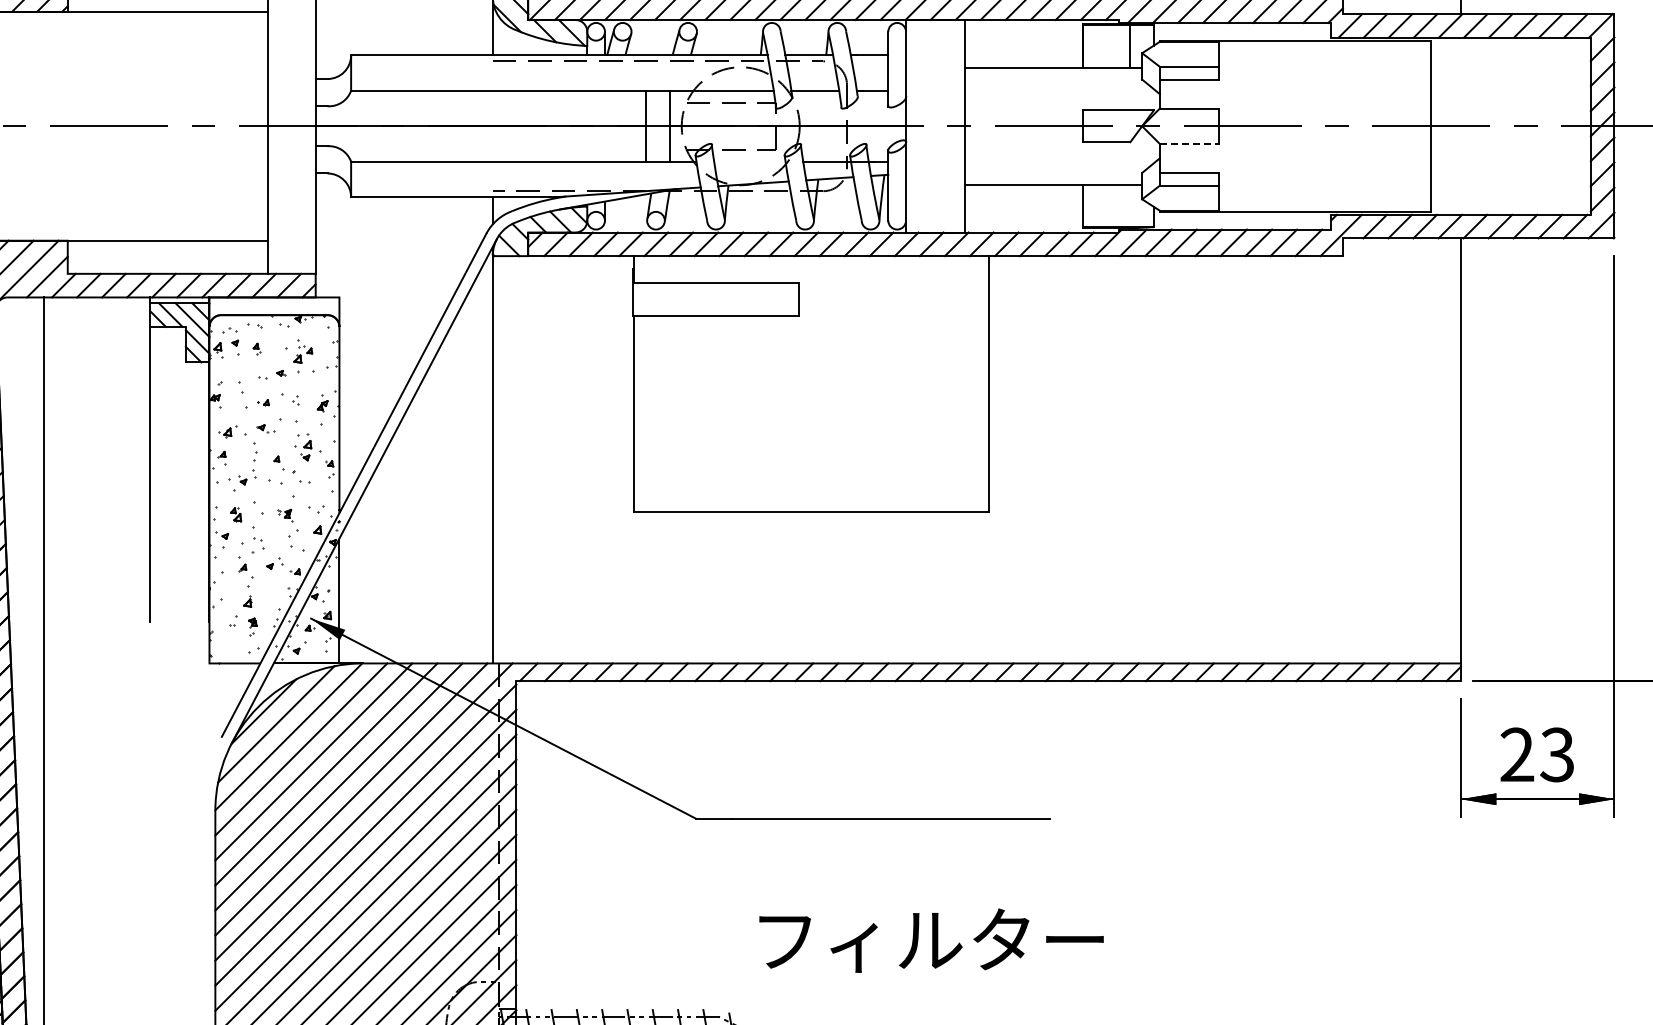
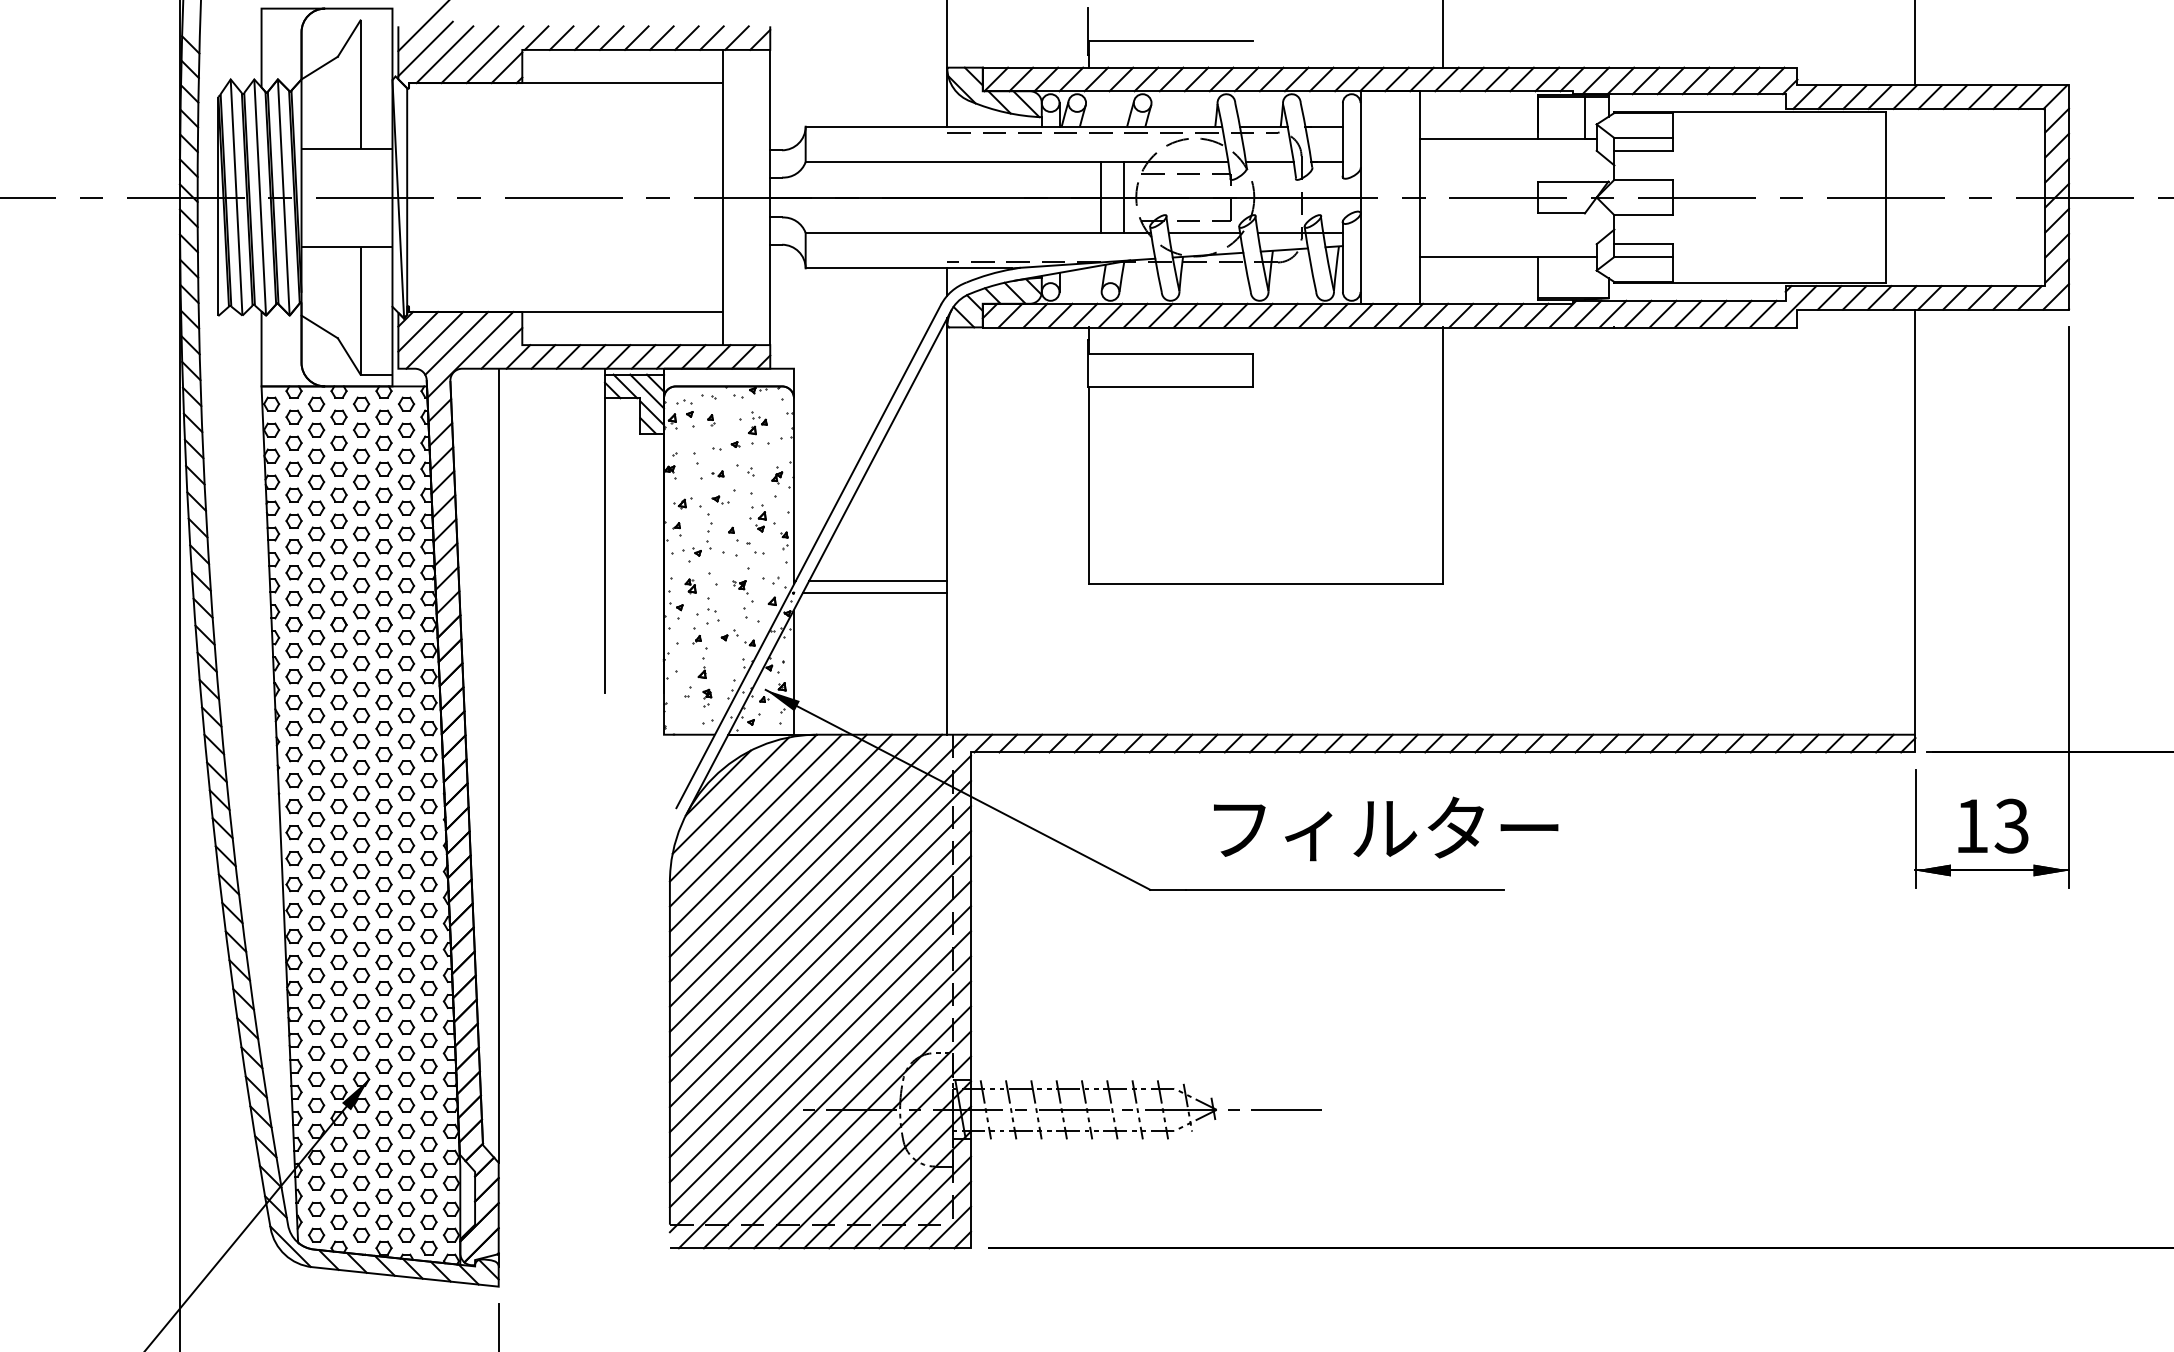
line: (1188, 144) -> (1643, 215), dashed -> solid
line: (749, 161) -> (1204, 232), added
line: (423, 510) -> (878, 581), added
line: (419, 522) -> (874, 593), added
text: (1516, 754) -> (1971, 825), 23 -> 13
text: (931, 940) -> (1386, 828), moved

